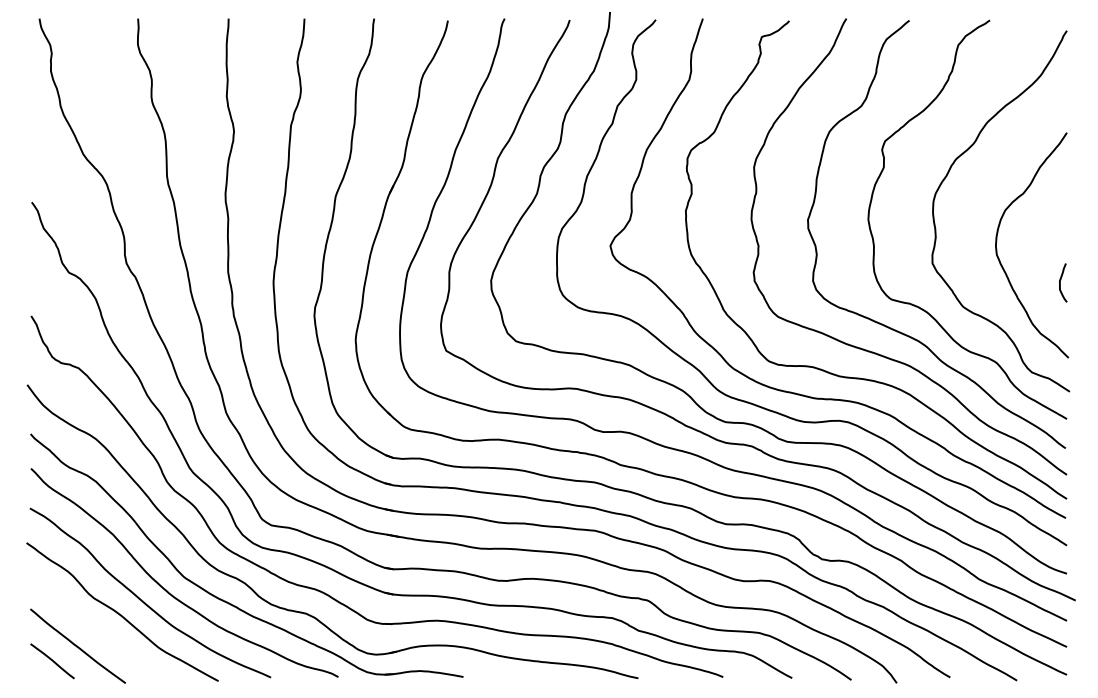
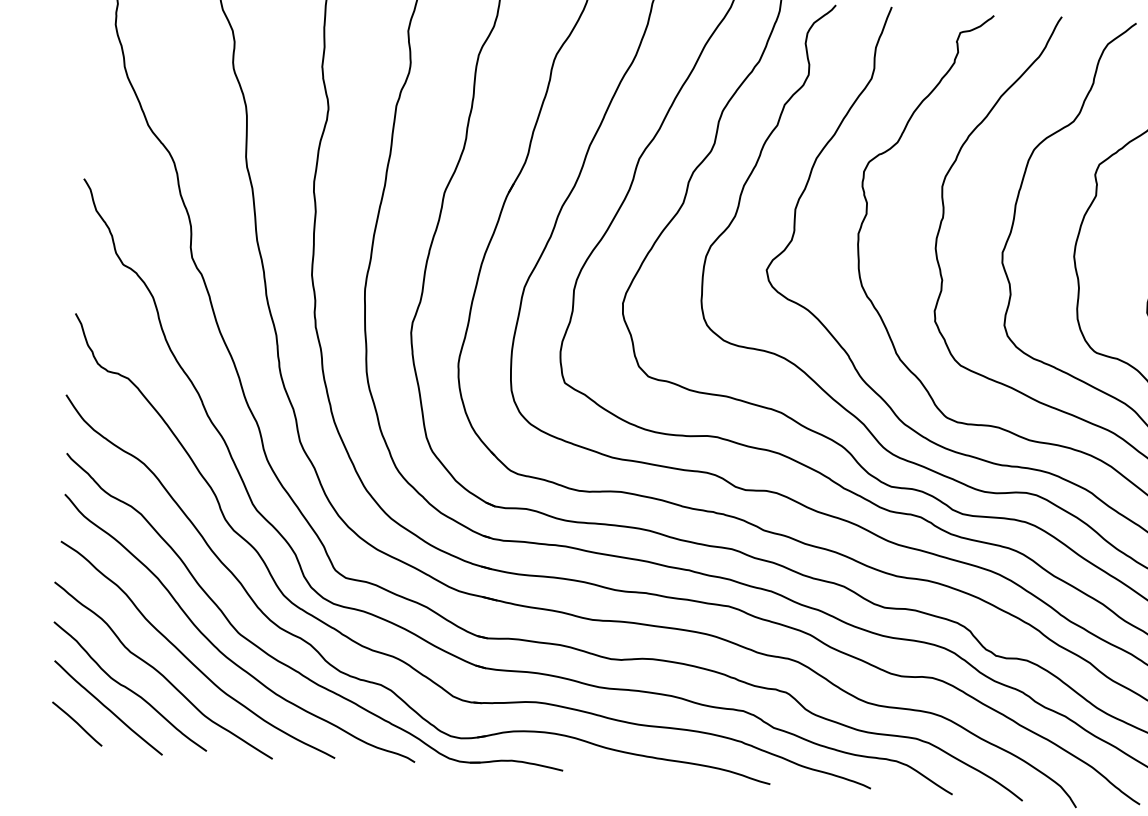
curve: (94, 628) -> (129, 688), added

